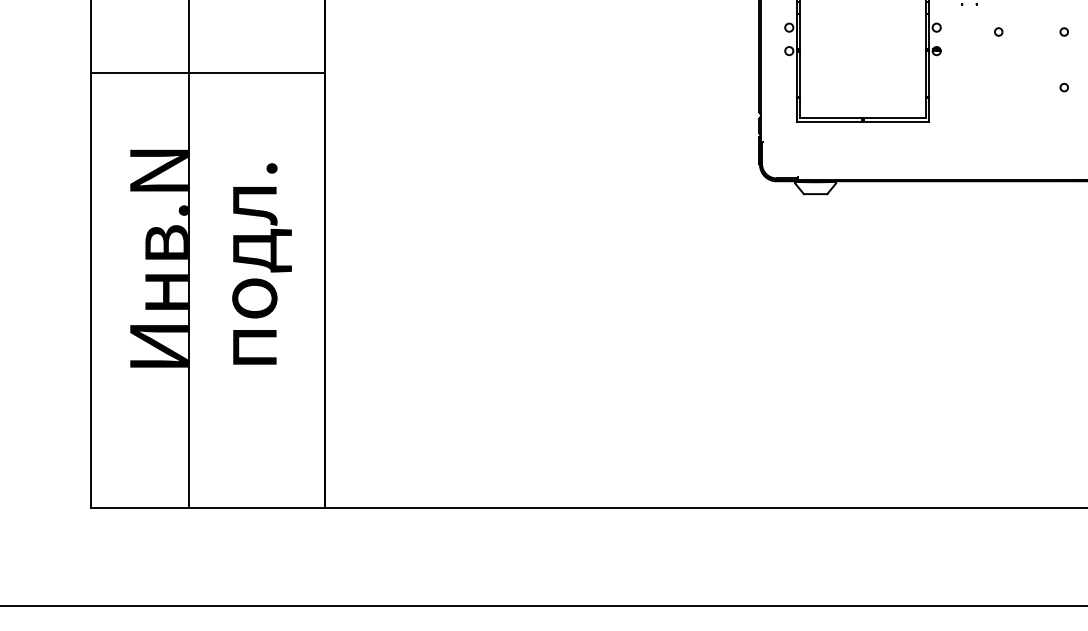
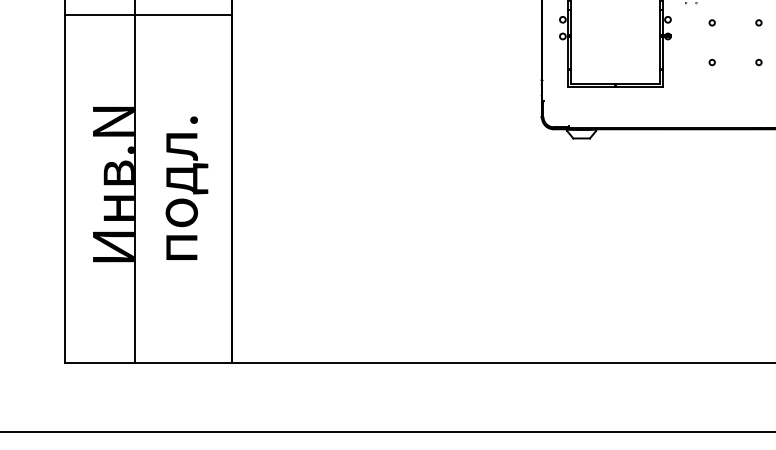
line: (208, 72) -> (148, 14), moved
circle: (997, 87) -> (711, 62), added

